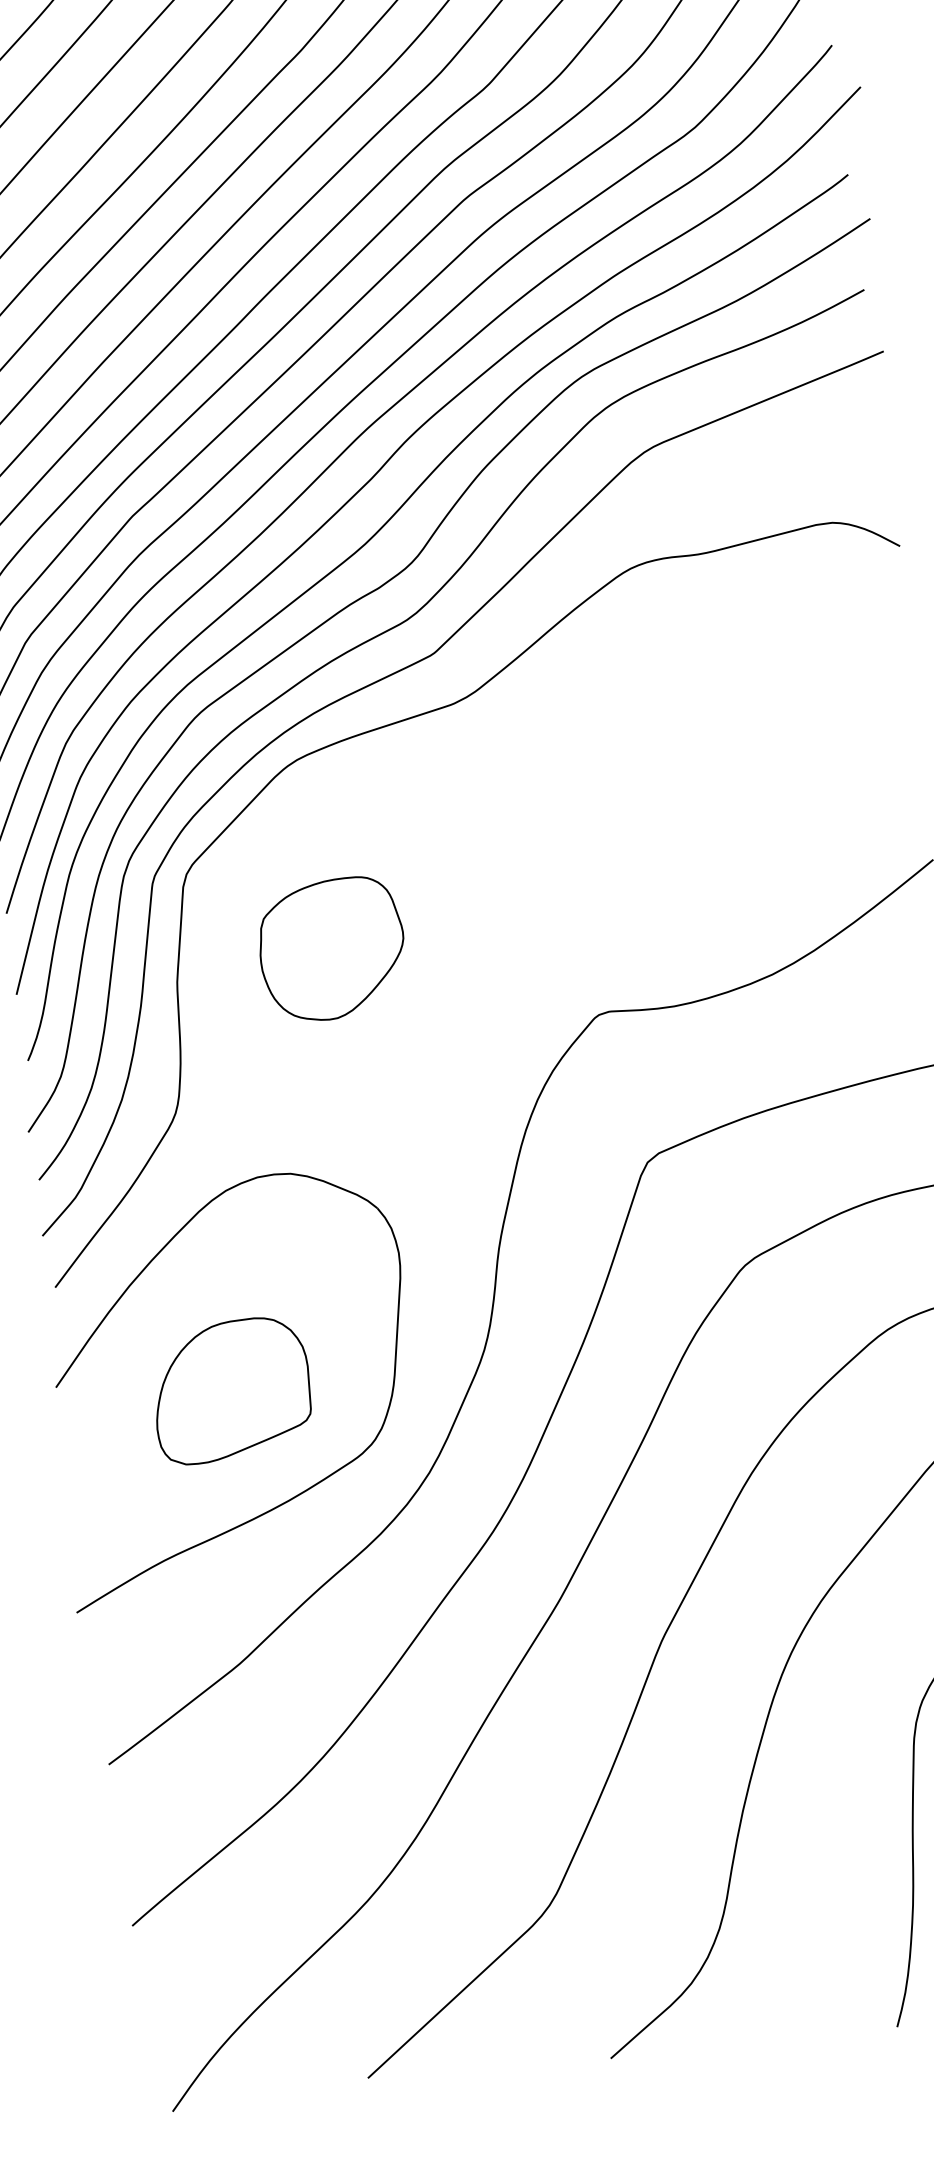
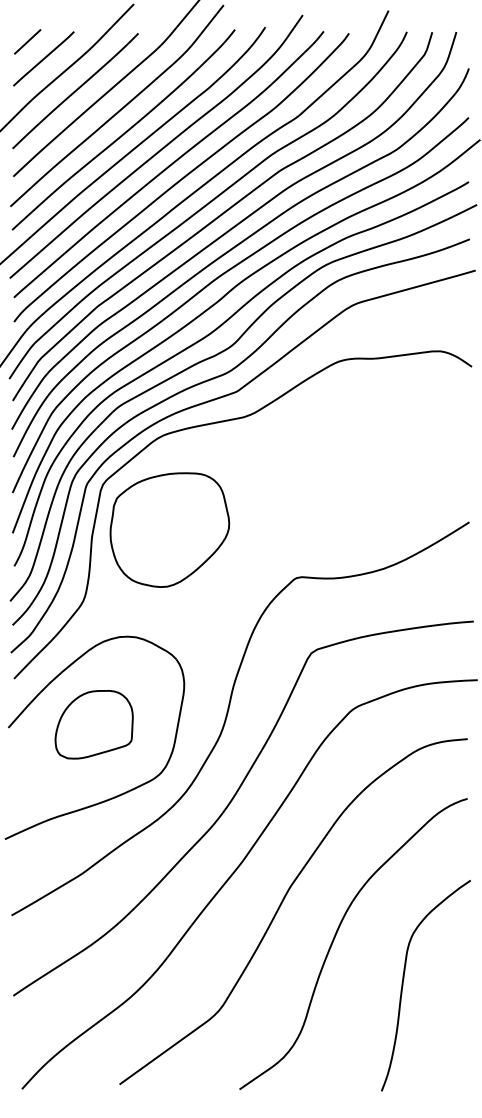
part: (331, 948) -> (169, 529), size x1.67
part: (230, 1389) -> (93, 724), moved

